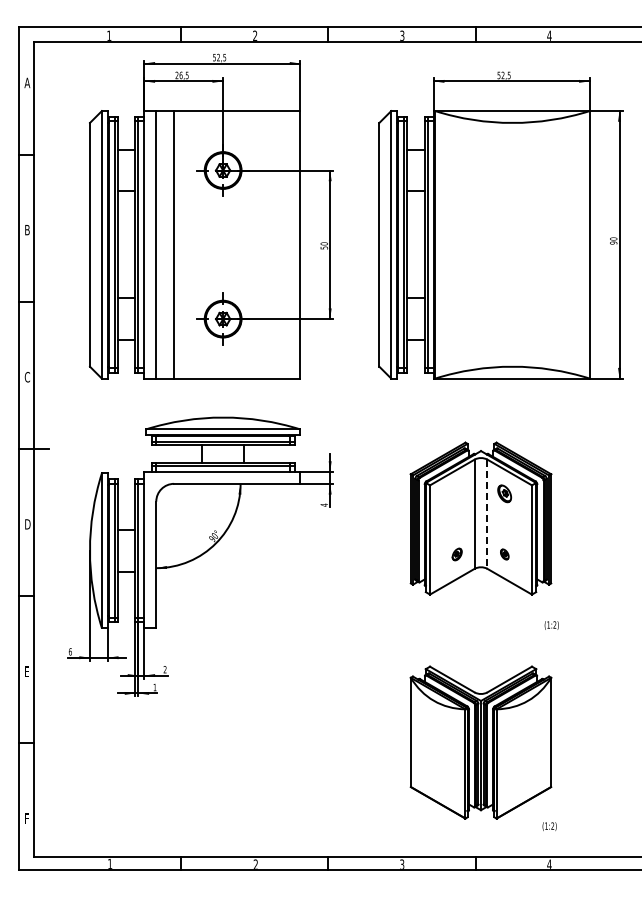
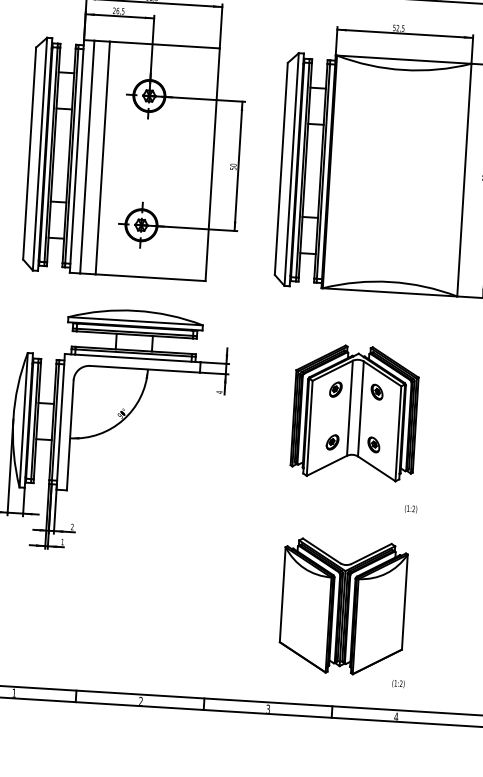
part: (457, 493) -> (336, 389), added
line: (487, 514) -> (361, 409), dashed -> solid
part: (456, 554) -> (331, 442), size x1.43
part: (504, 554) -> (373, 444), size x1.67

